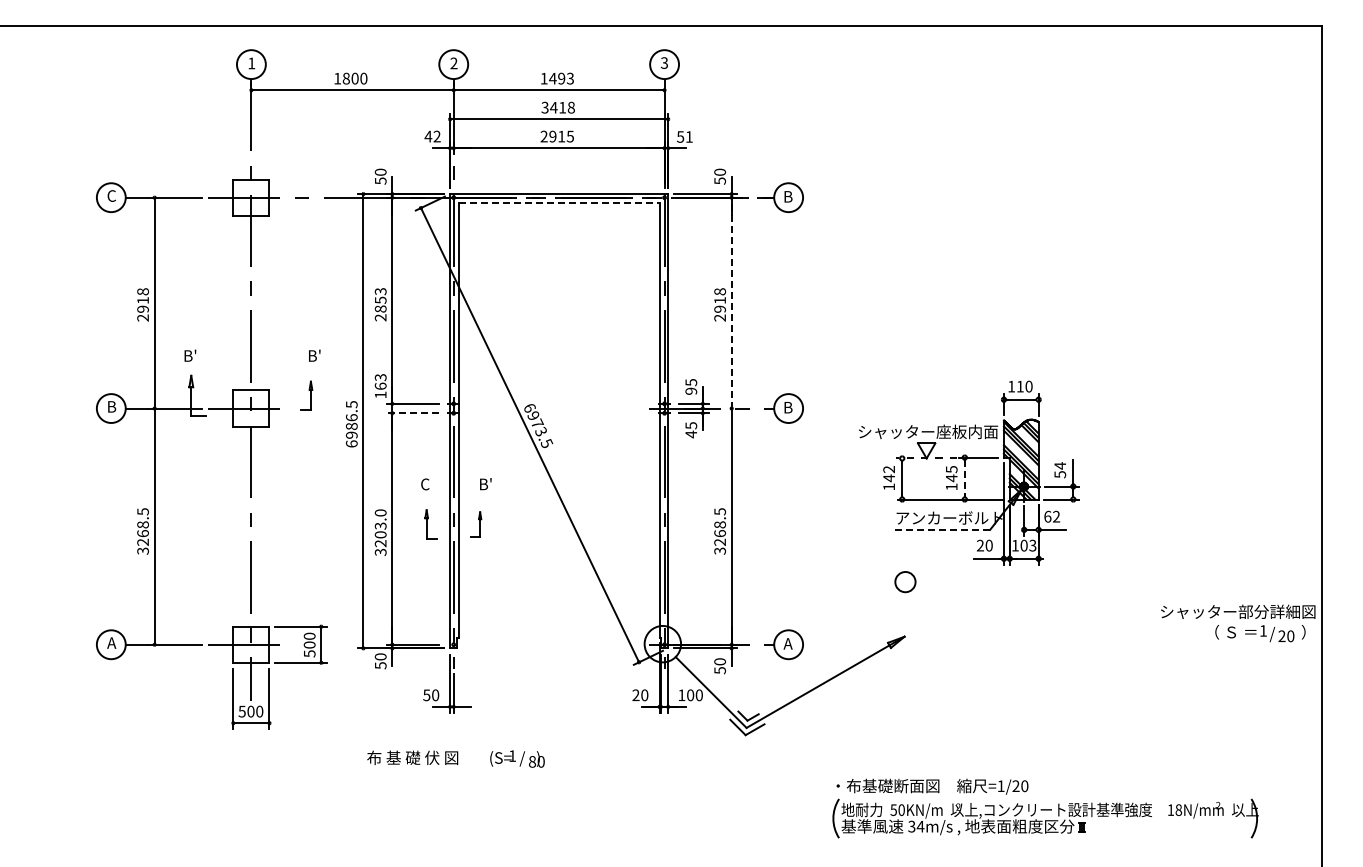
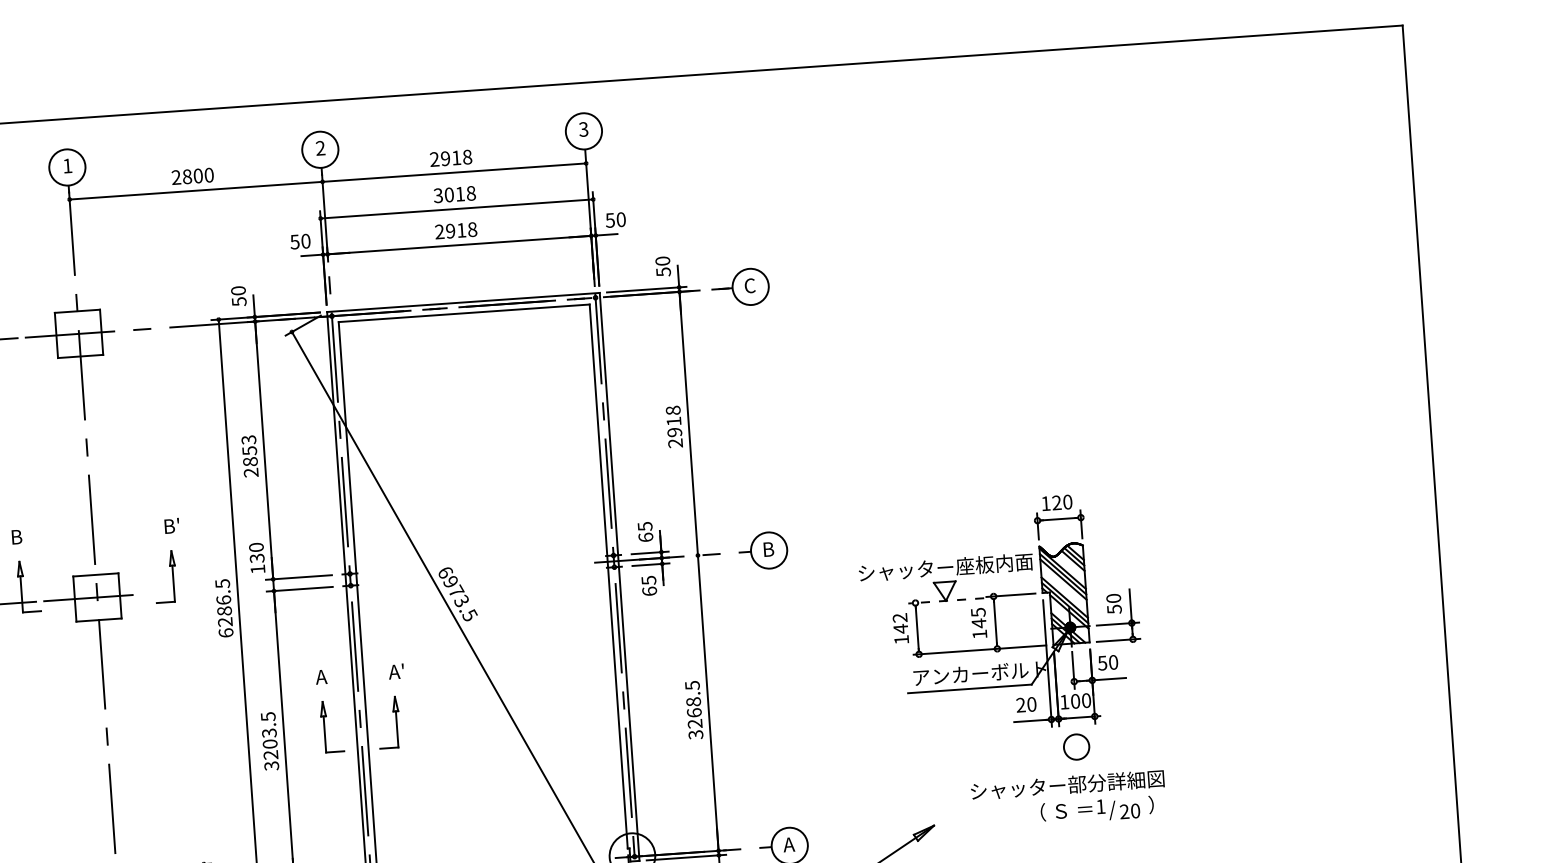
text: (337, 78) -> (176, 177), 1800 -> 2800
text: (557, 78) -> (451, 158), 1493 -> 2918
text: (553, 107) -> (448, 194), 3418 -> 3018
text: (432, 136) -> (300, 241), 42 -> 50
text: (570, 136) -> (472, 229), 2915 -> 2918
text: (688, 136) -> (620, 219), 51 -> 50
text: (788, 196) -> (750, 285), B -> C
line: (559, 202) -> (464, 312), dashed -> solid
line: (731, 302) -> (688, 422), dashed -> solid
text: (190, 355) -> (16, 536), B' -> B
text: (380, 381) -> (256, 552), 163 -> 130
text: (1019, 386) -> (1055, 502), 110 -> 120
text: (691, 390) -> (646, 536), 95 -> 65
part: (306, 395) -> (165, 576), size x1.43
line: (412, 413) -> (299, 589), dashed -> solid
text: (351, 434) -> (224, 621), 6986.5 -> 6286.5
text: (691, 434) -> (649, 591), 45 -> 65
text: (1060, 465) -> (1114, 597), 54 -> 50
line: (964, 479) -> (995, 623), dashed -> solid
text: (424, 484) -> (320, 677), C -> A
text: (485, 484) -> (396, 671), B' -> A'
text: (380, 512) -> (267, 716), 3203.0 -> 3203.5
text: (1052, 516) -> (1108, 662), 62 -> 50
part: (430, 524) -> (331, 726), size x1.43
part: (476, 524) -> (389, 722), size x1.67
line: (940, 529) -> (969, 688), dashed -> solid
text: (1032, 545) -> (1085, 700), 103 -> 100
circle: (905, 582) -> (1076, 747), moved
text: (1238, 623) -> (1069, 799), moved

